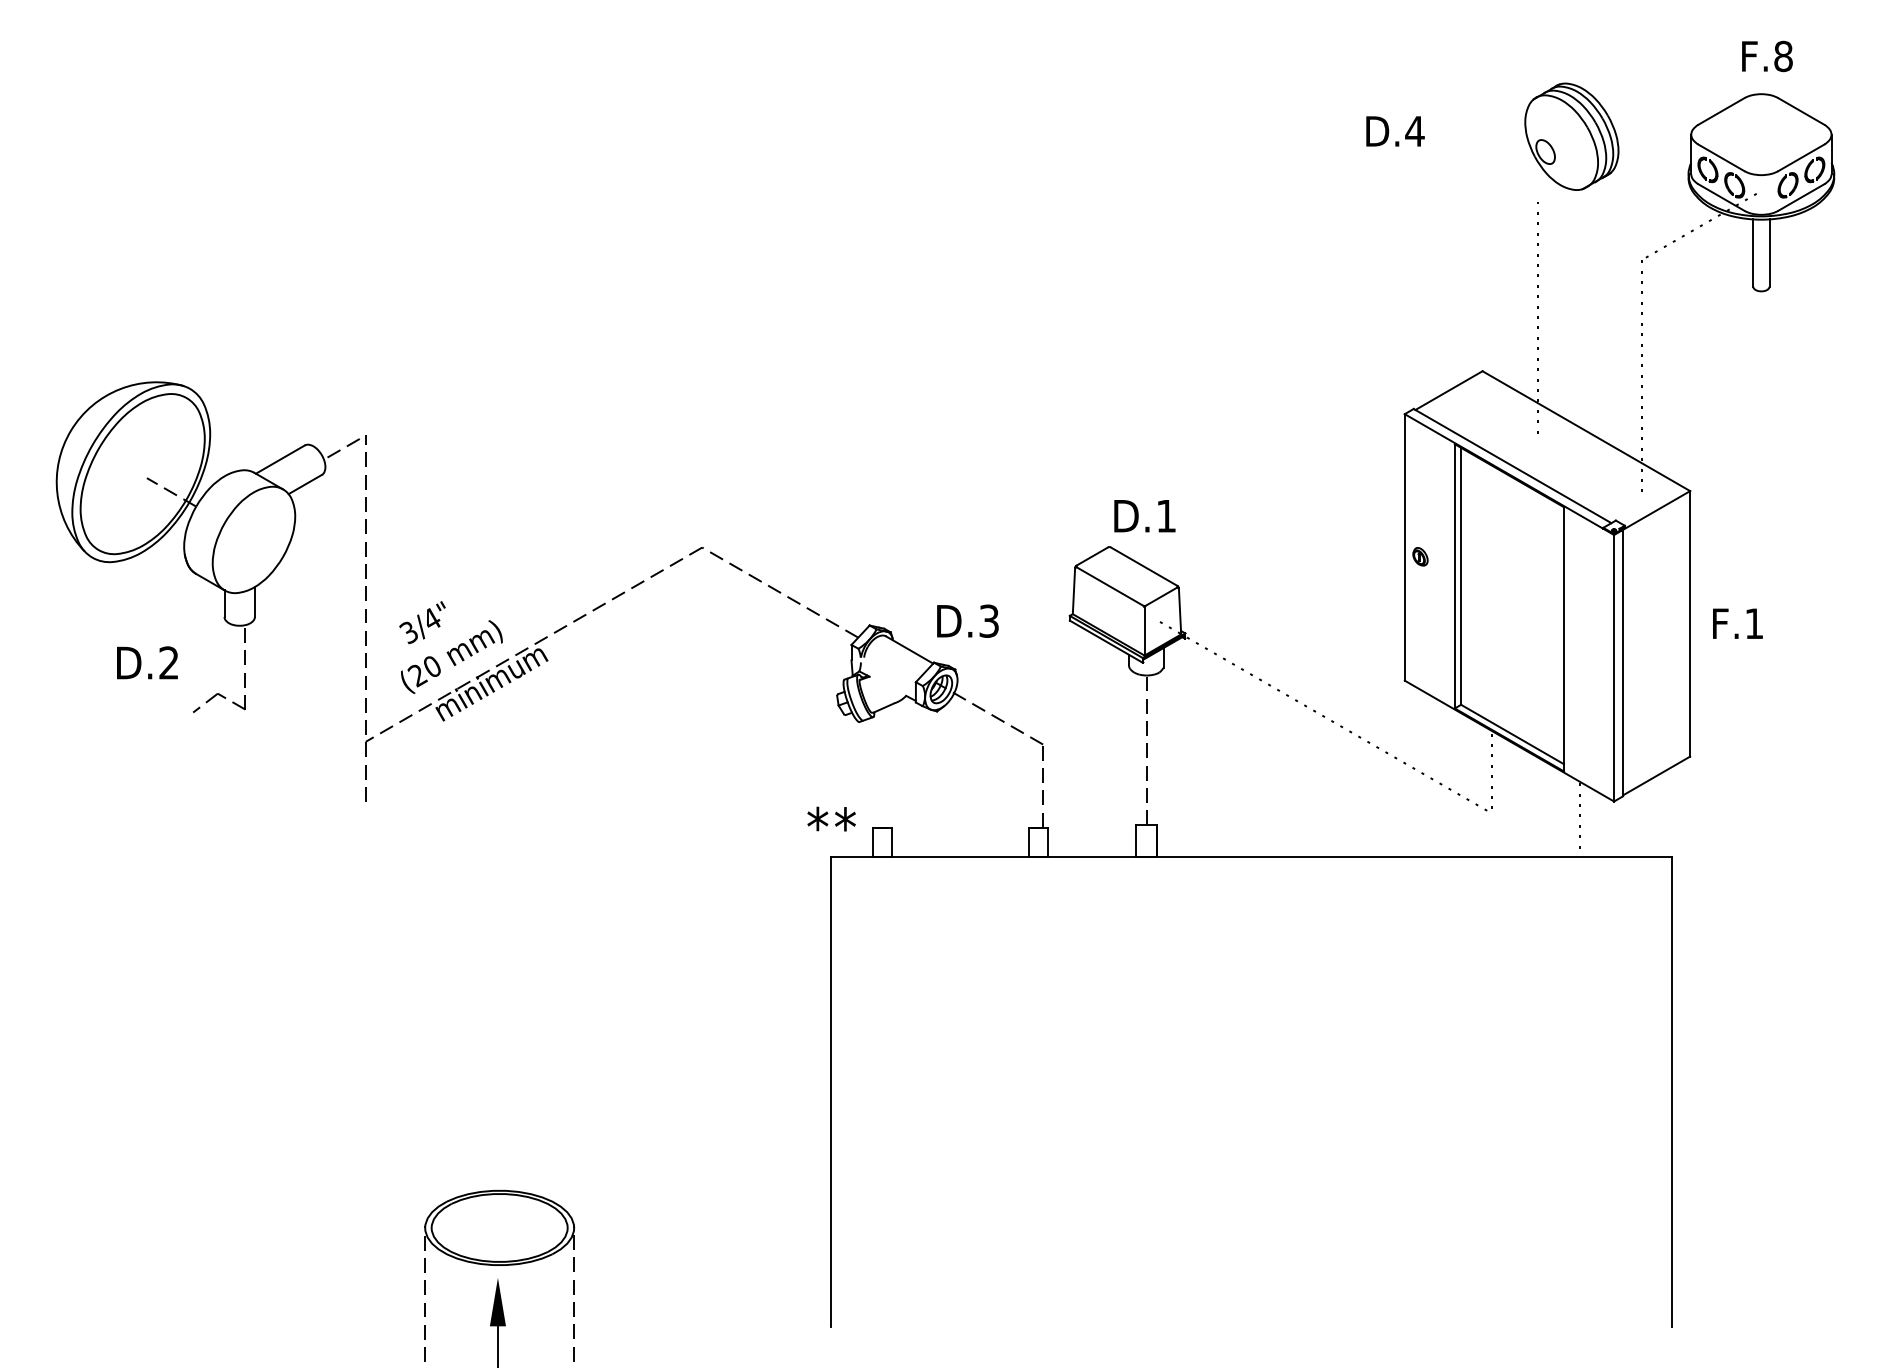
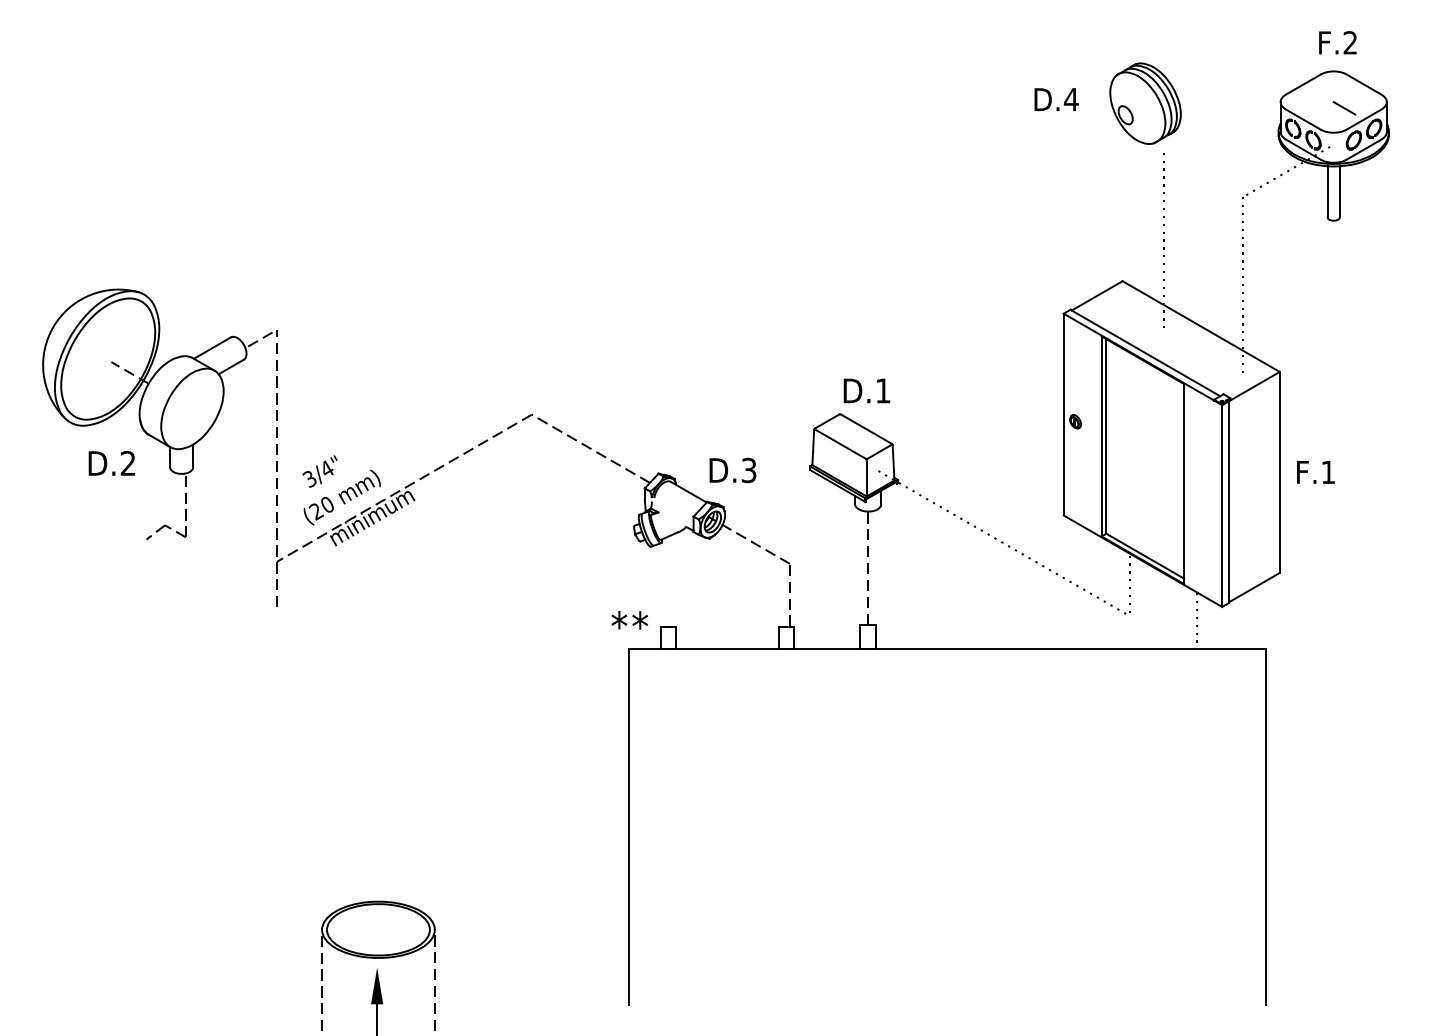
text: (1783, 56) -> (1350, 42), F.8 -> F.2
part: (1571, 136) -> (1145, 103), moved
line: (1775, 142) -> (1344, 108), added
text: (147, 662) -> (111, 463), moved

